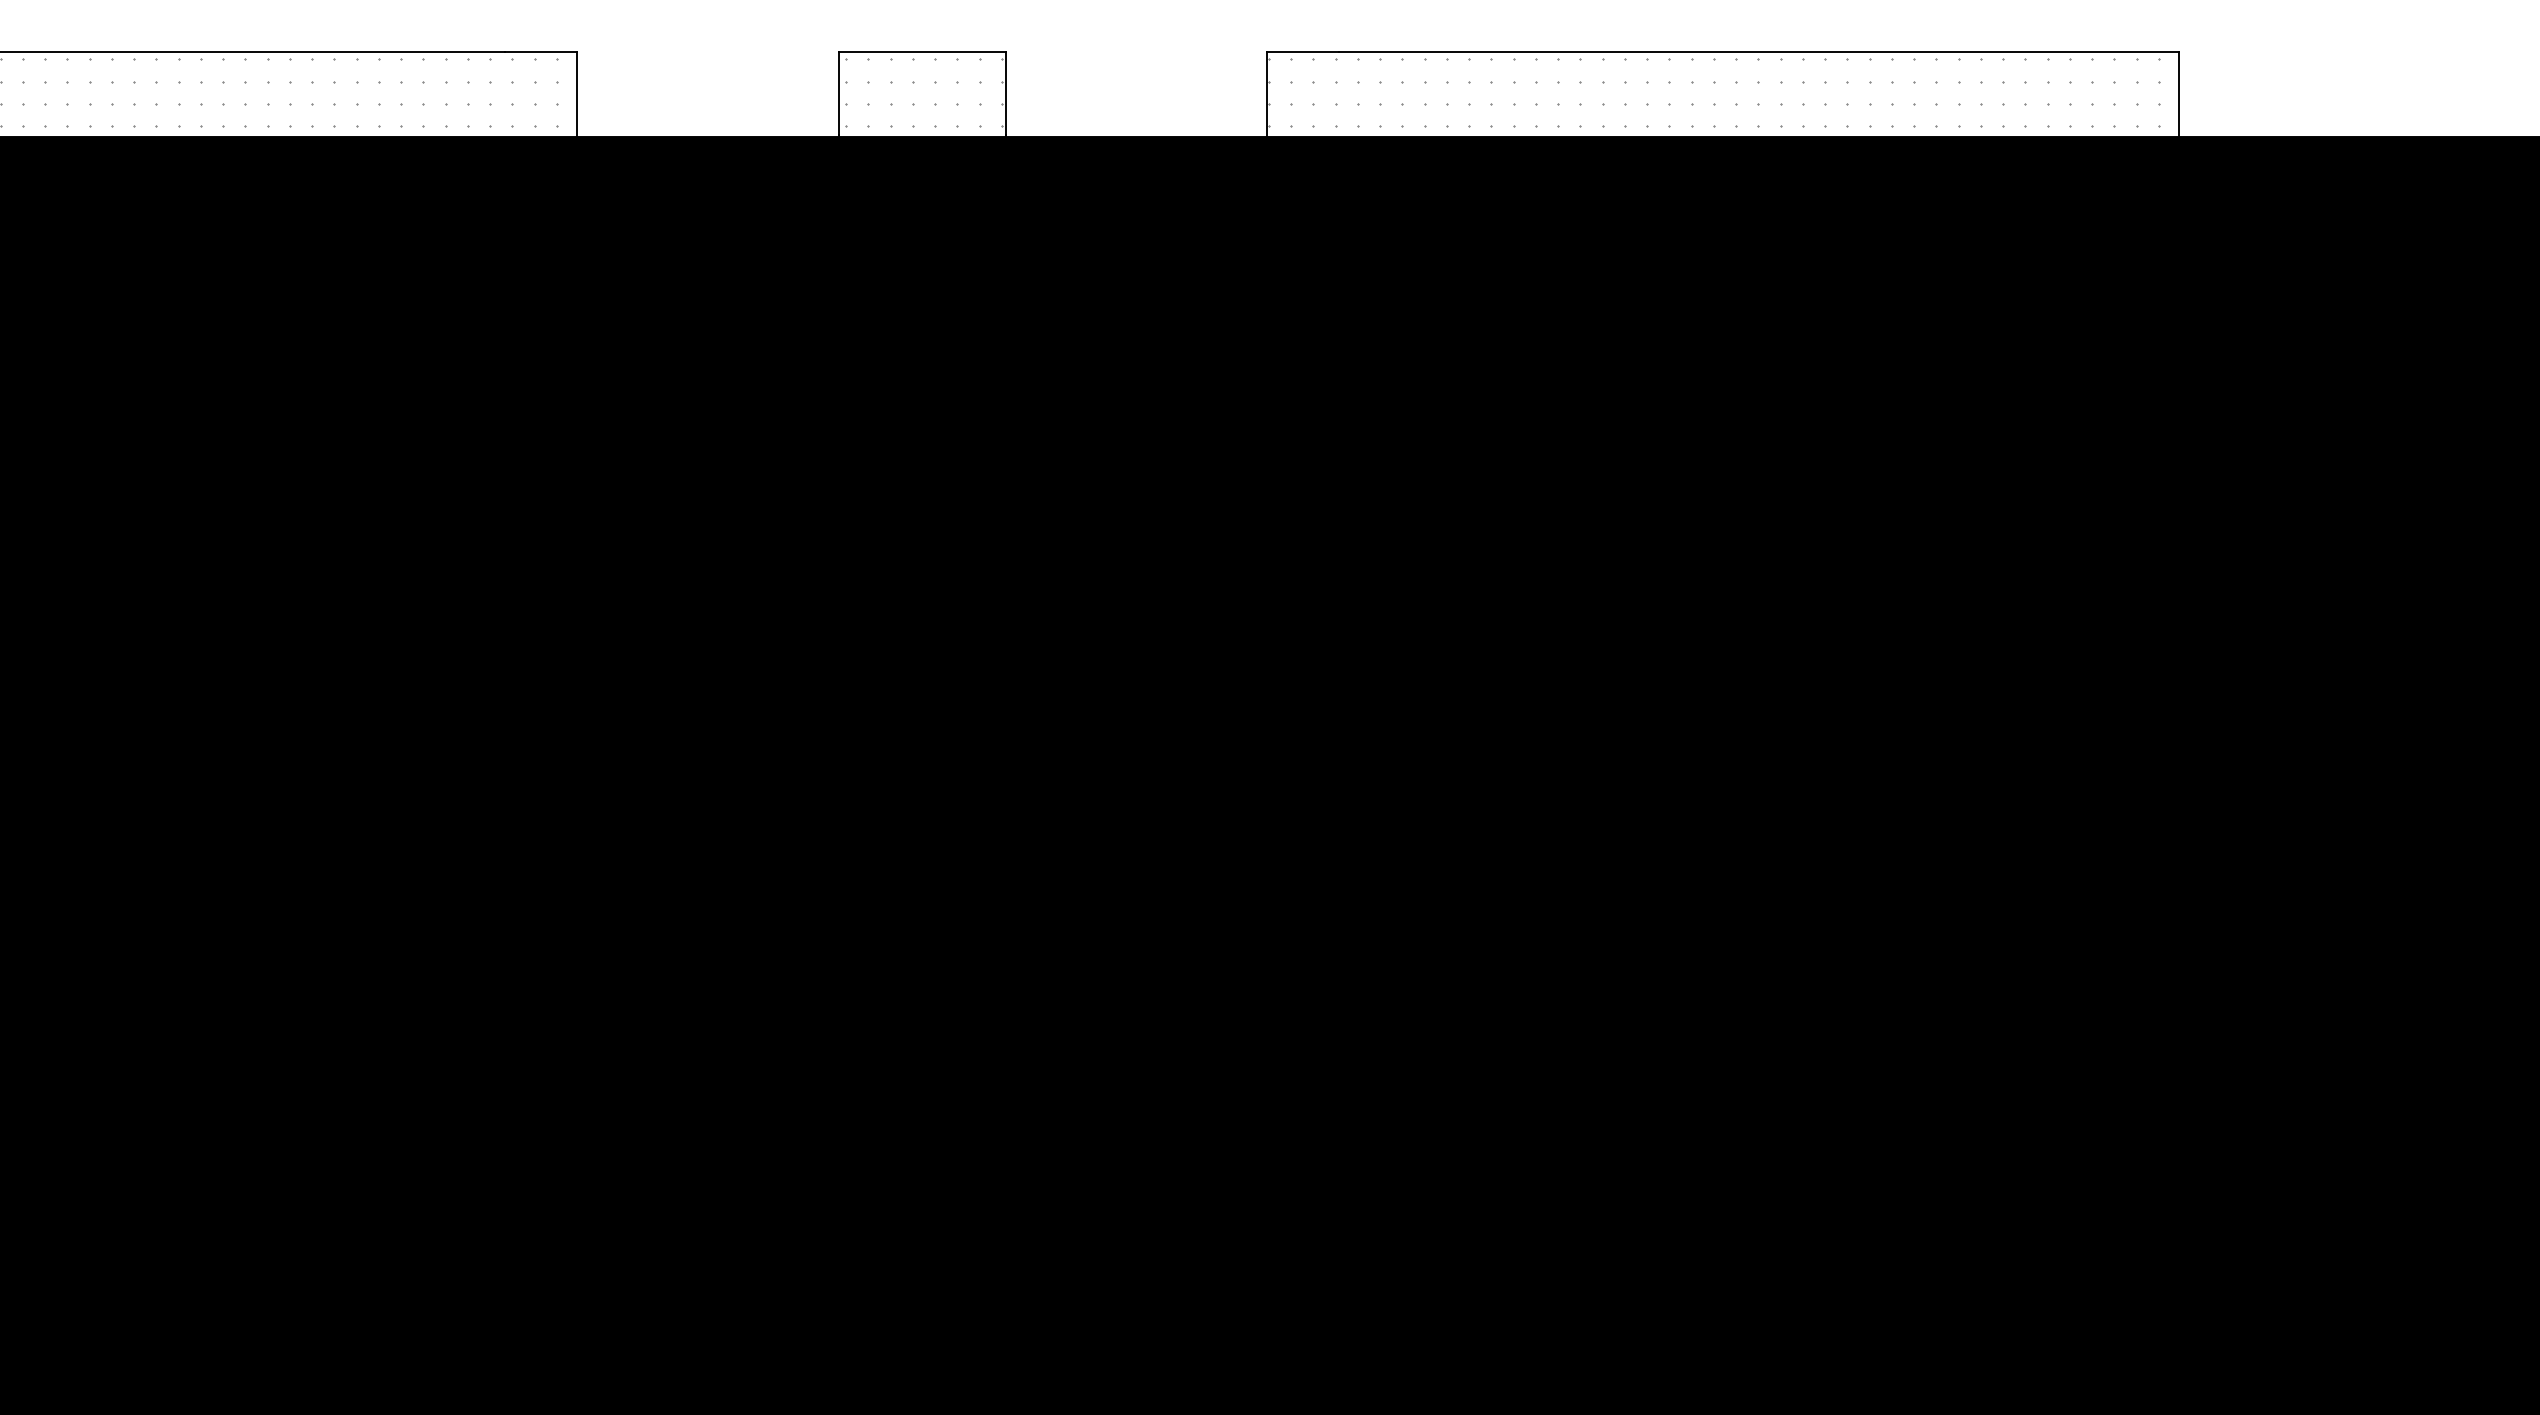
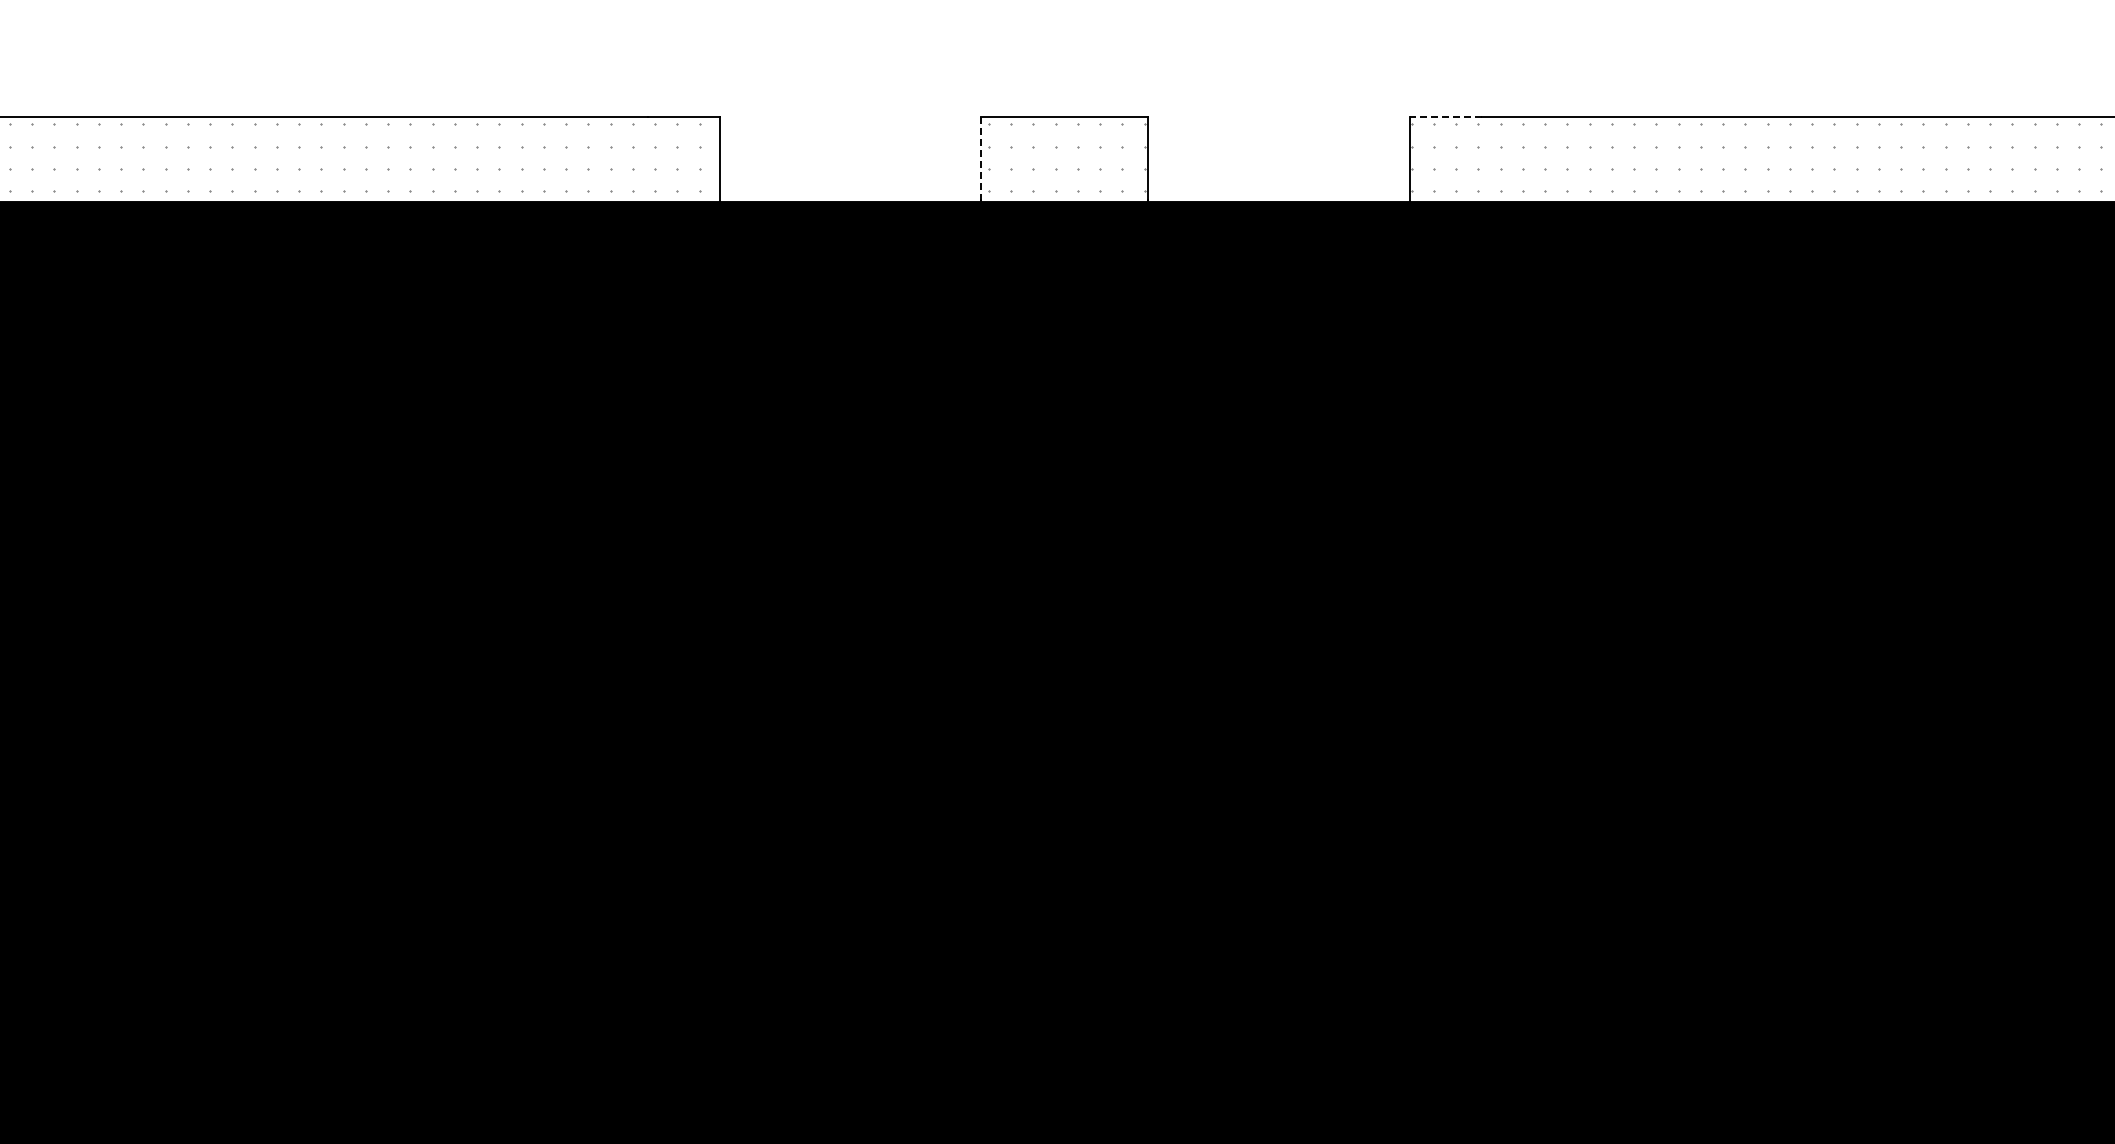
line: (1302, 51) -> (1445, 116), solid -> dashed
line: (838, 96) -> (981, 161), solid -> dashed

